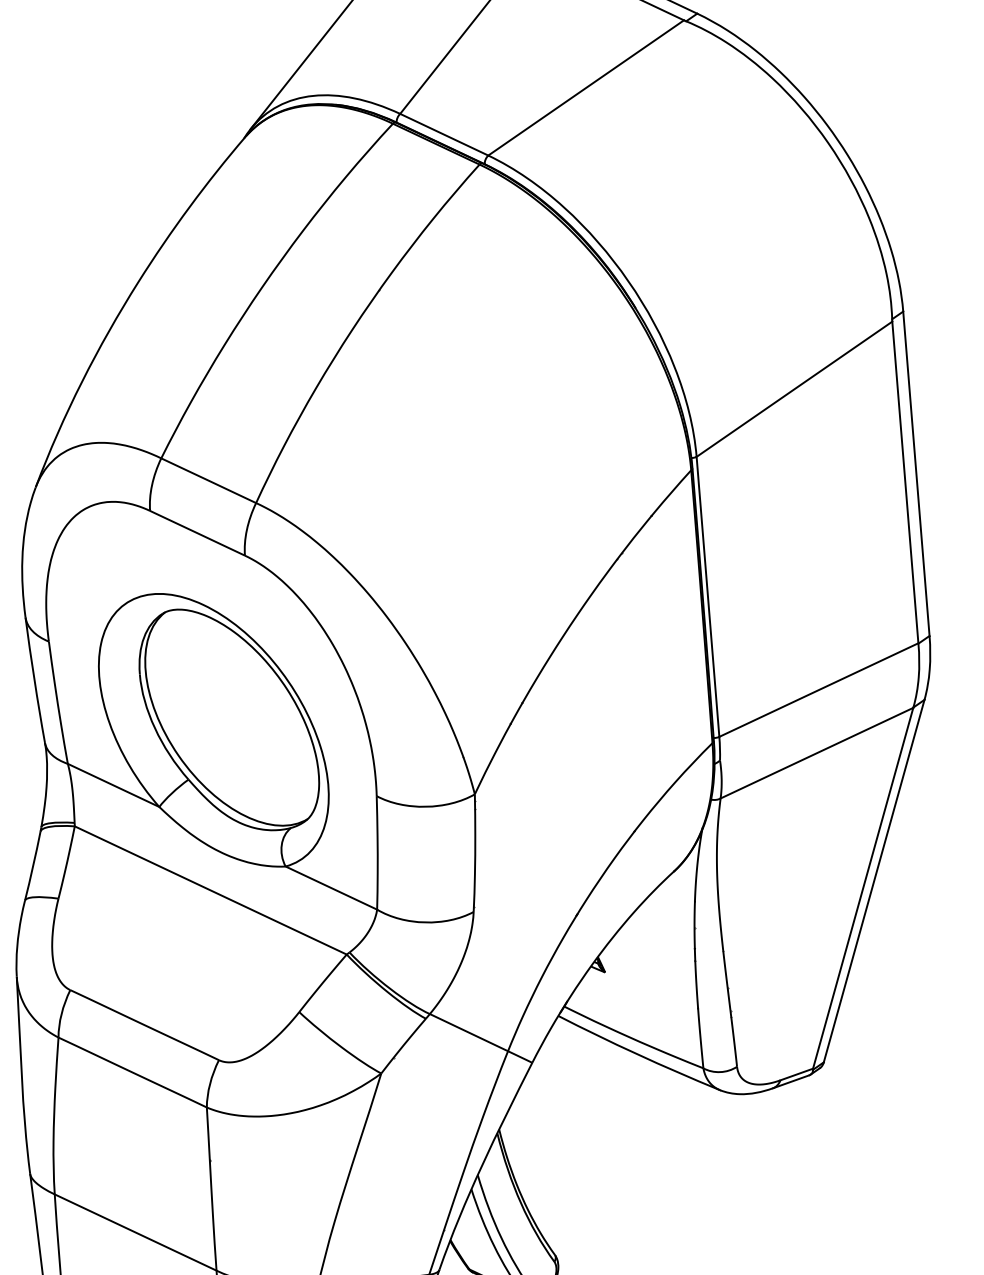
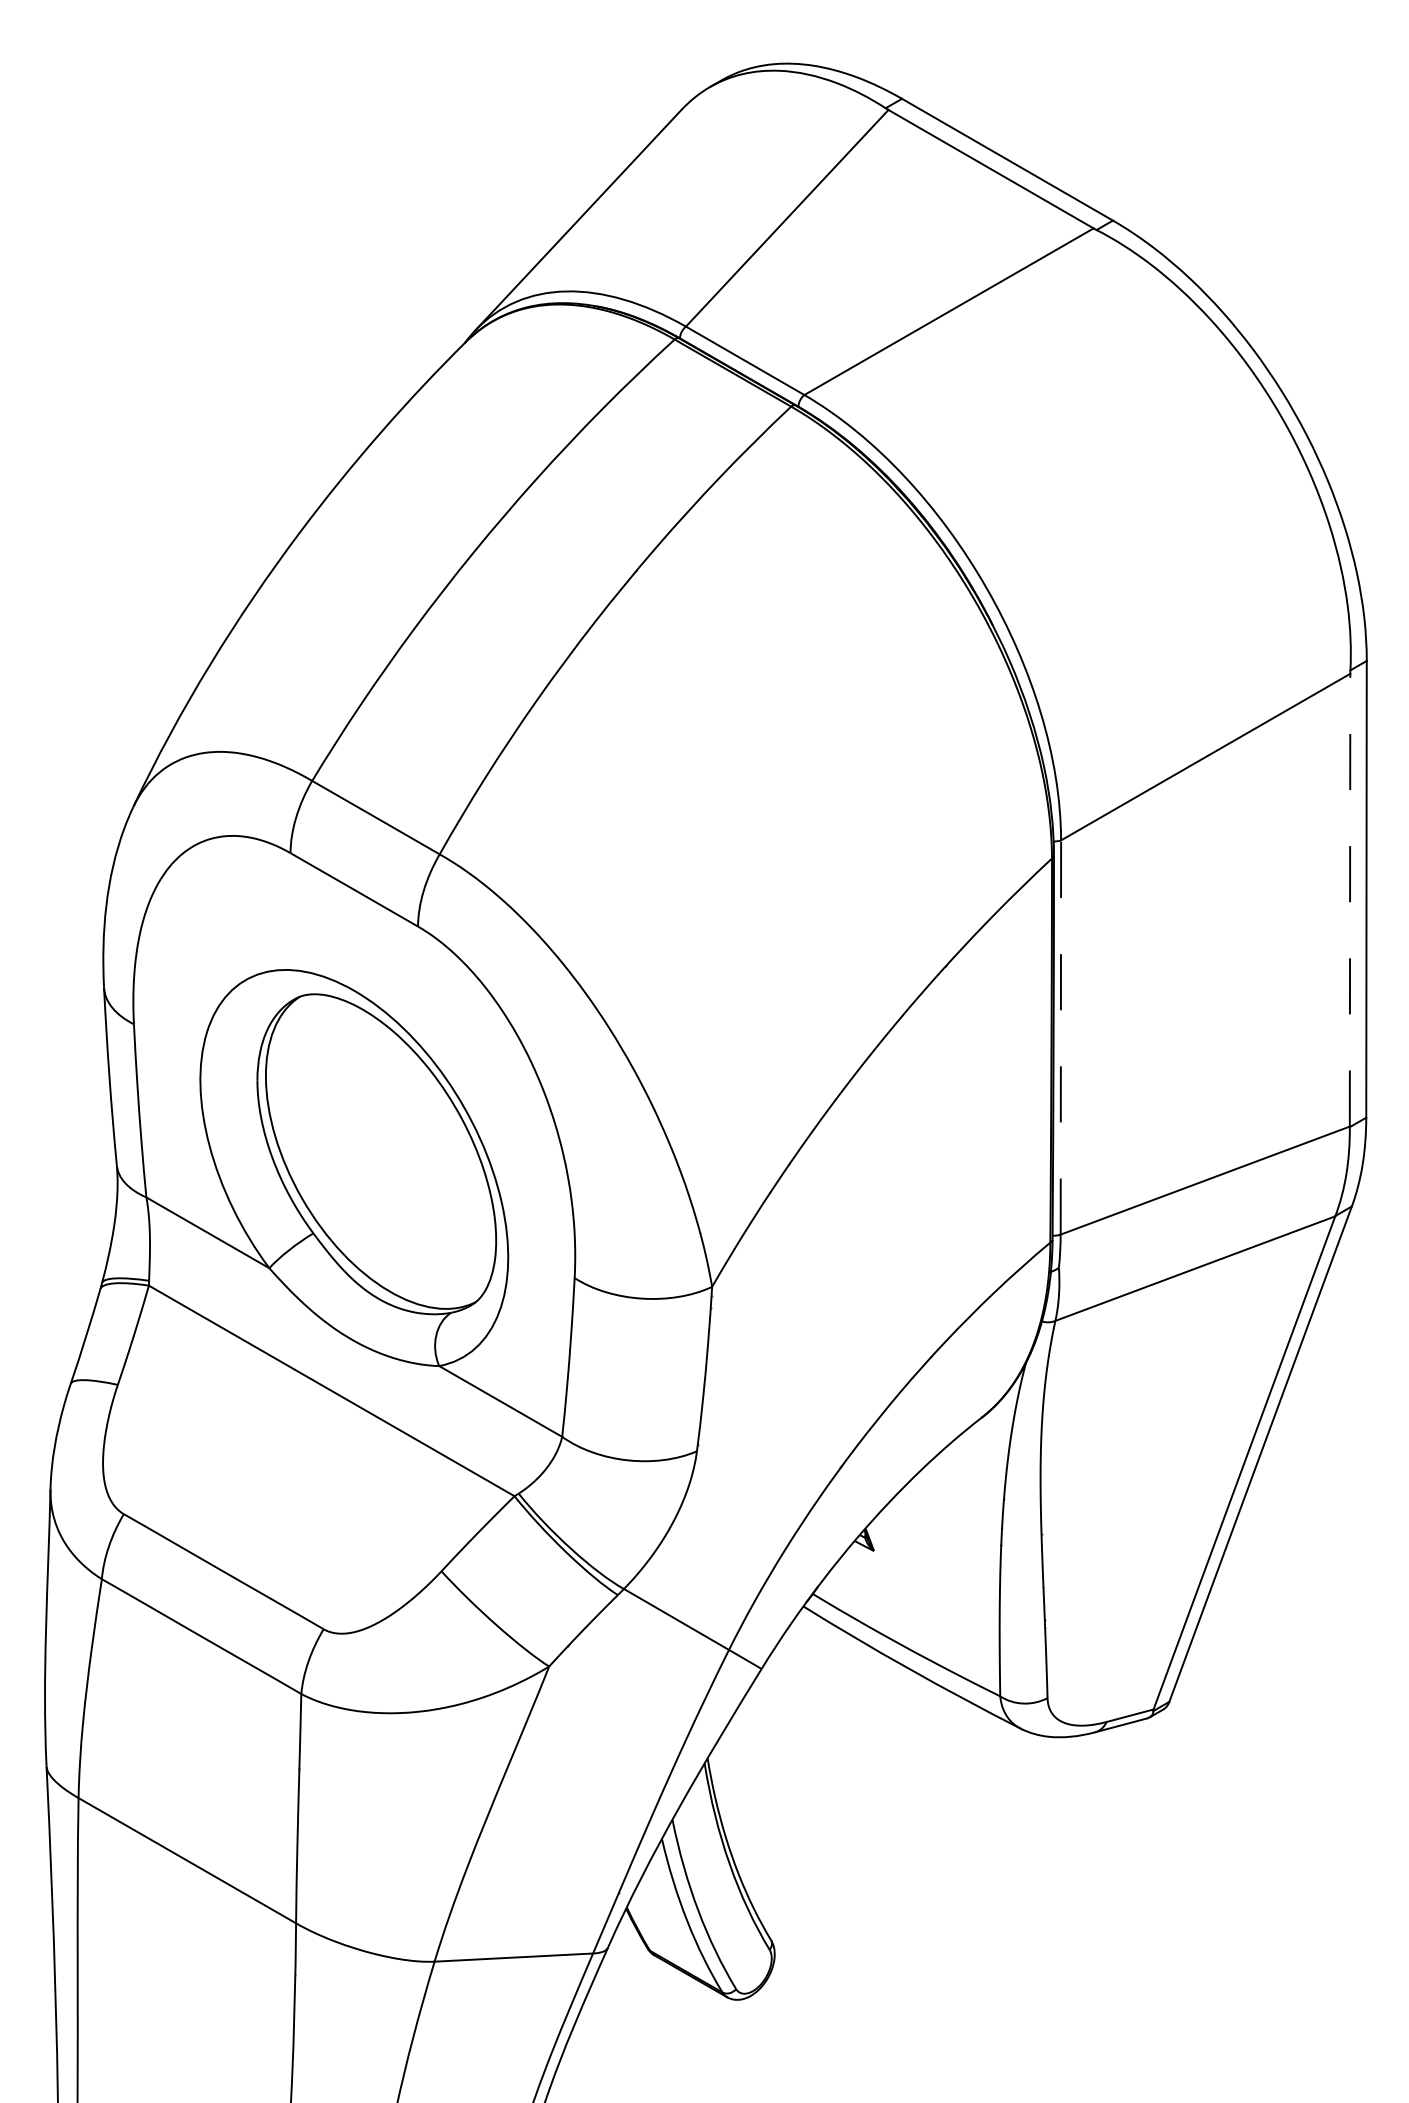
line: (905, 481) -> (1350, 899), solid -> dashed
line: (707, 596) -> (1060, 1037), solid -> dashed

